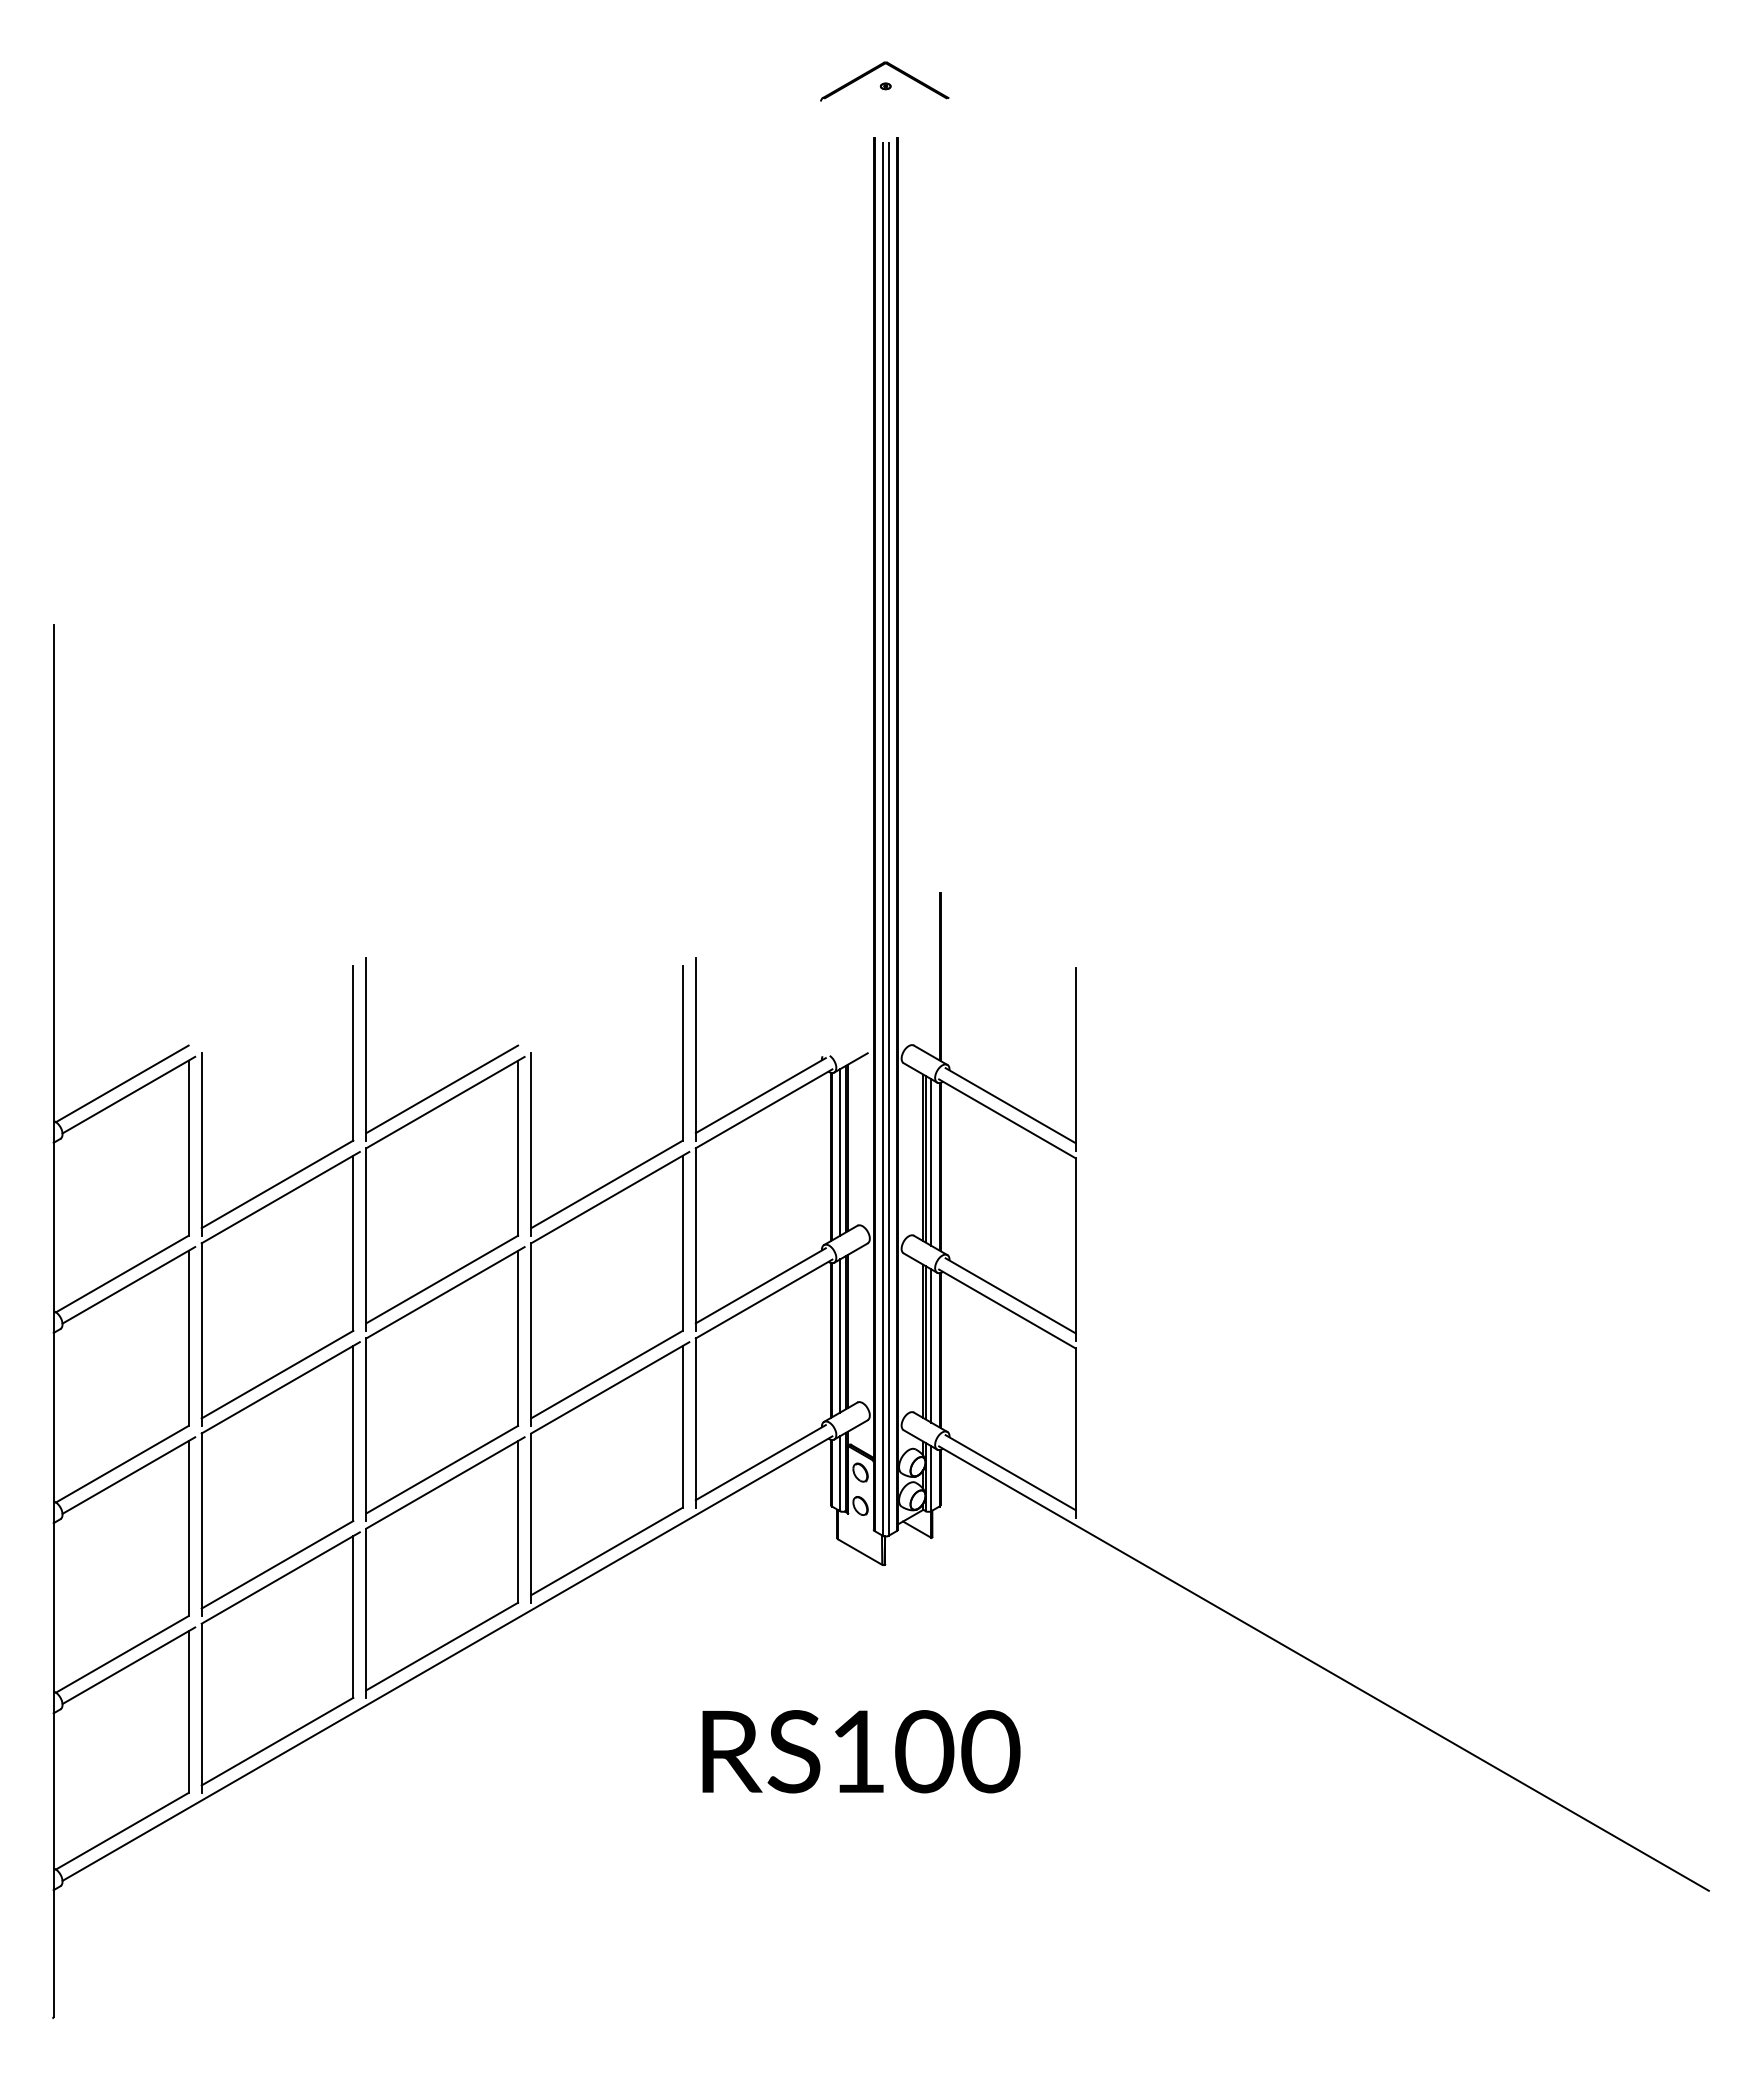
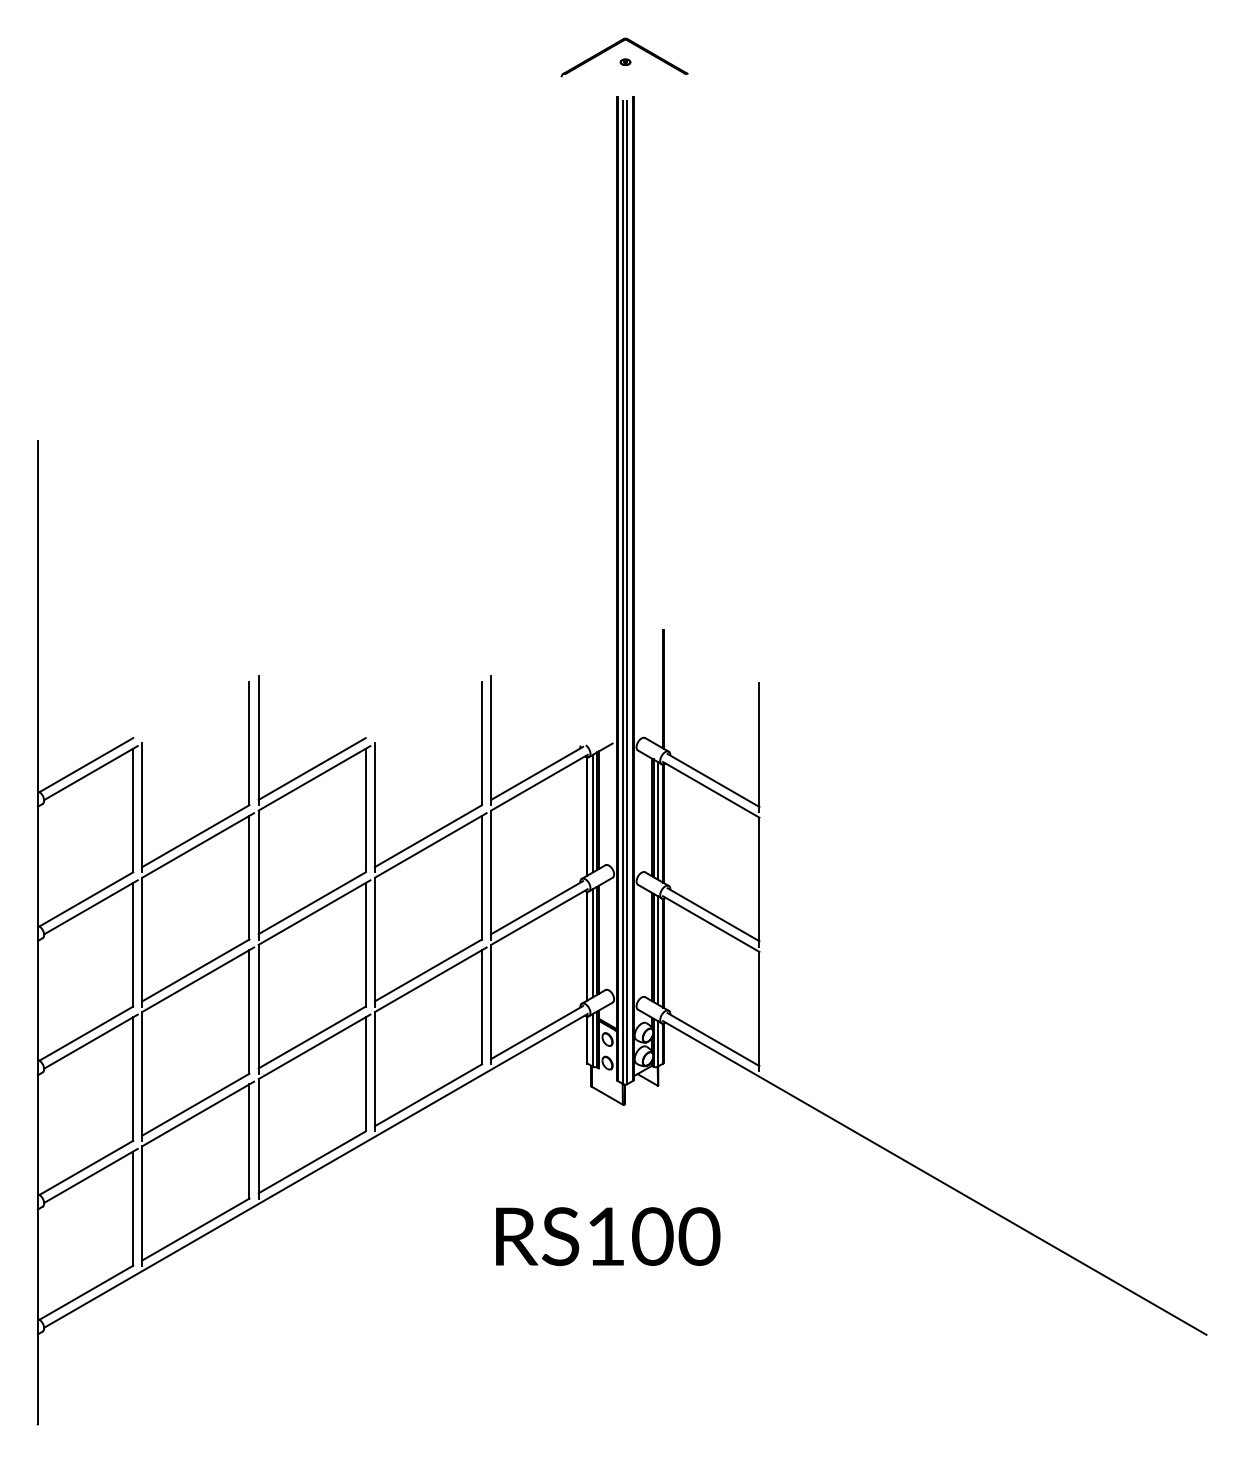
part: (884, 81) -> (624, 57), size x1.4

